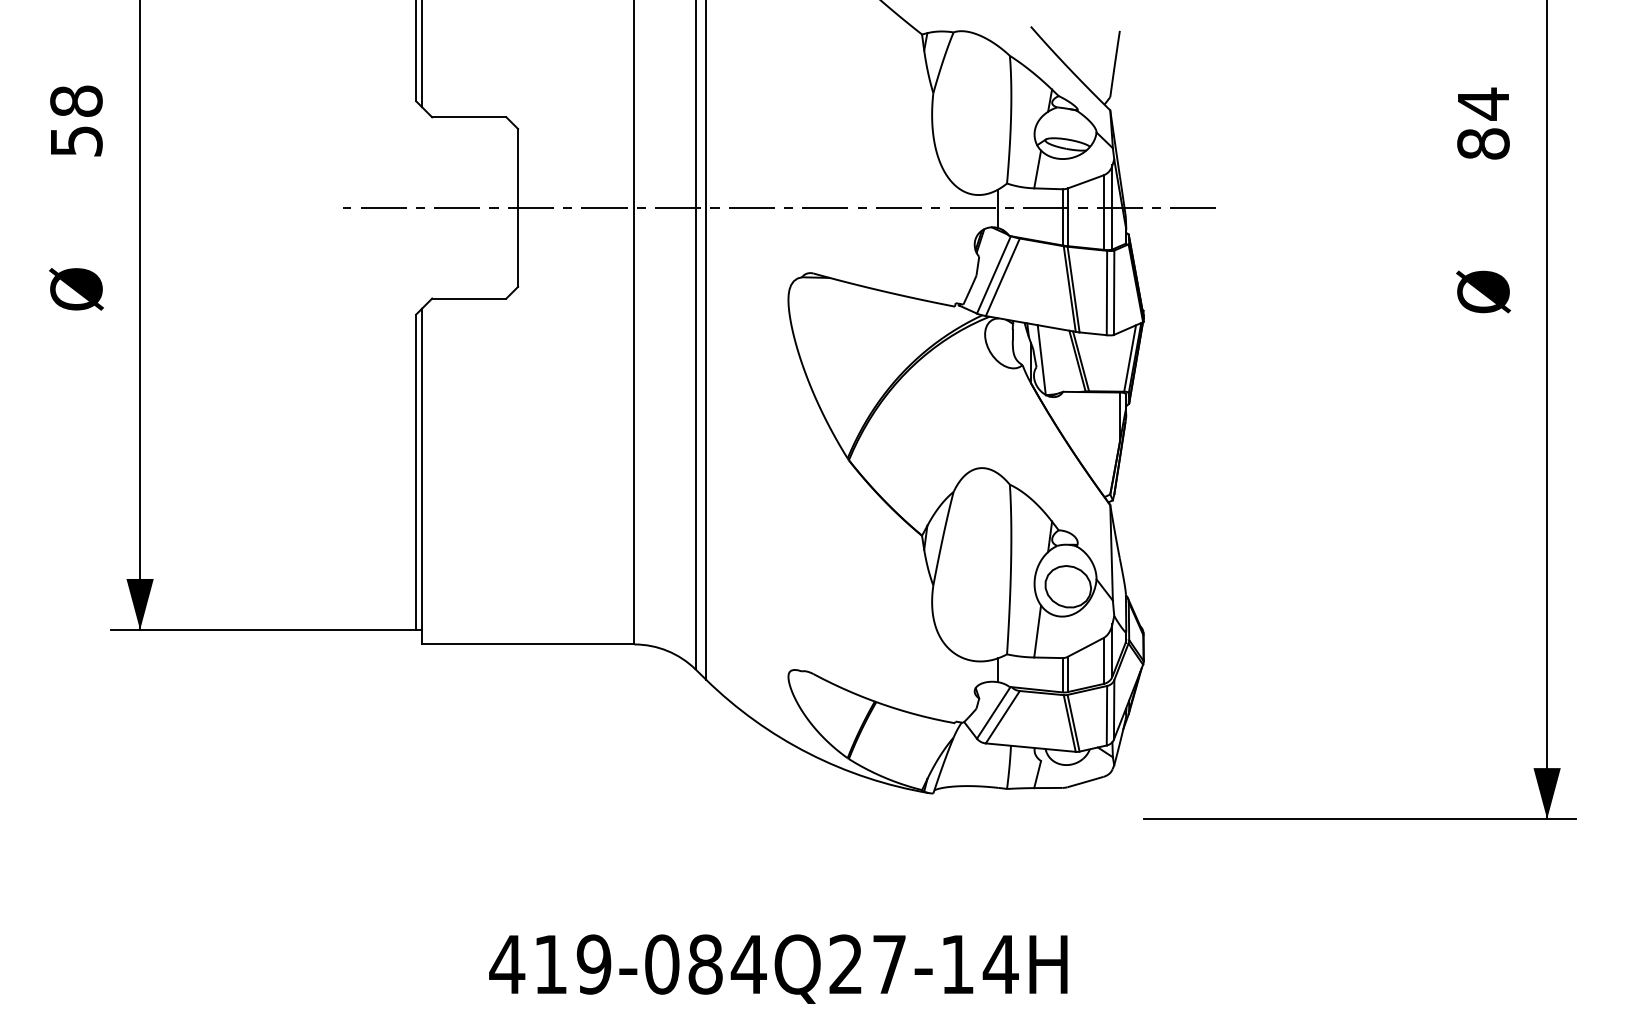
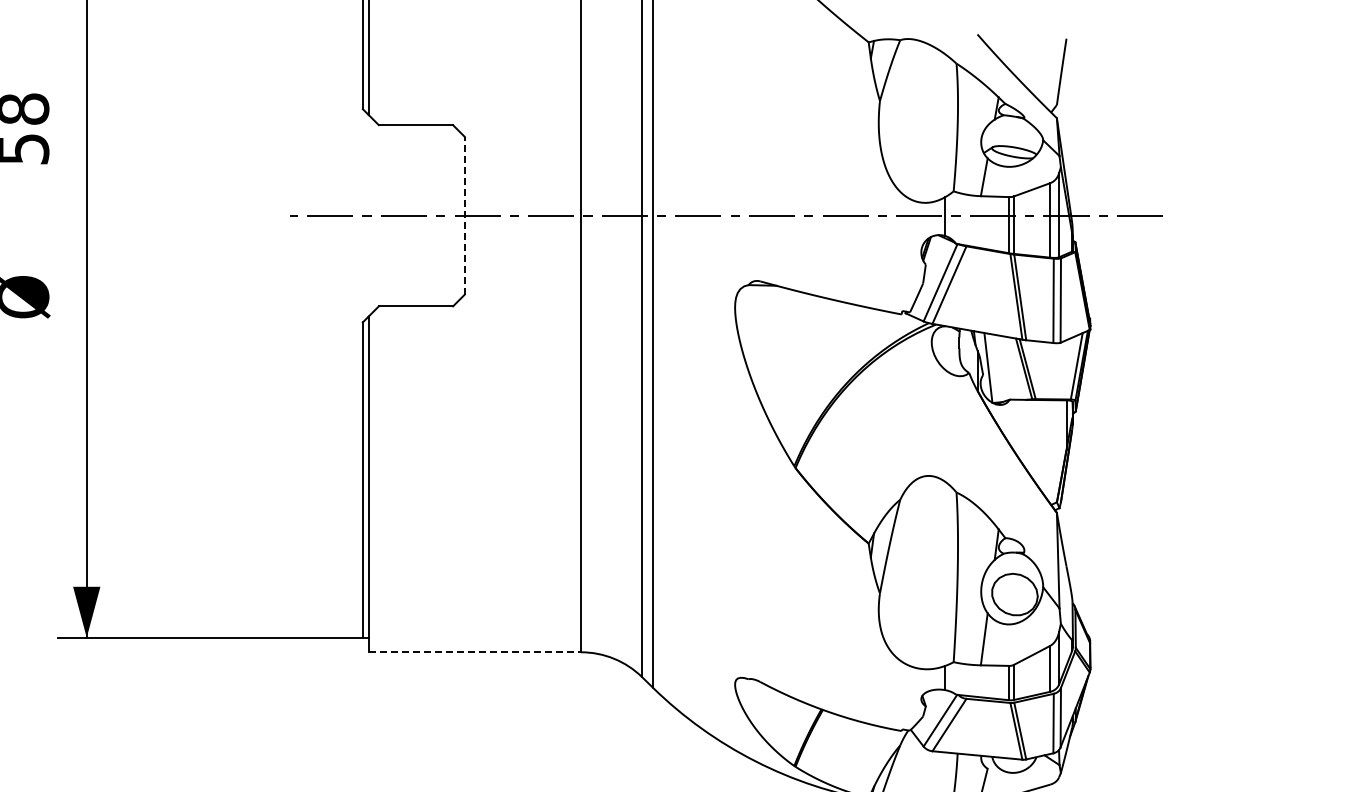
line: (518, 207) -> (465, 215), solid -> dashed
line: (528, 644) -> (475, 652), solid -> dashed

